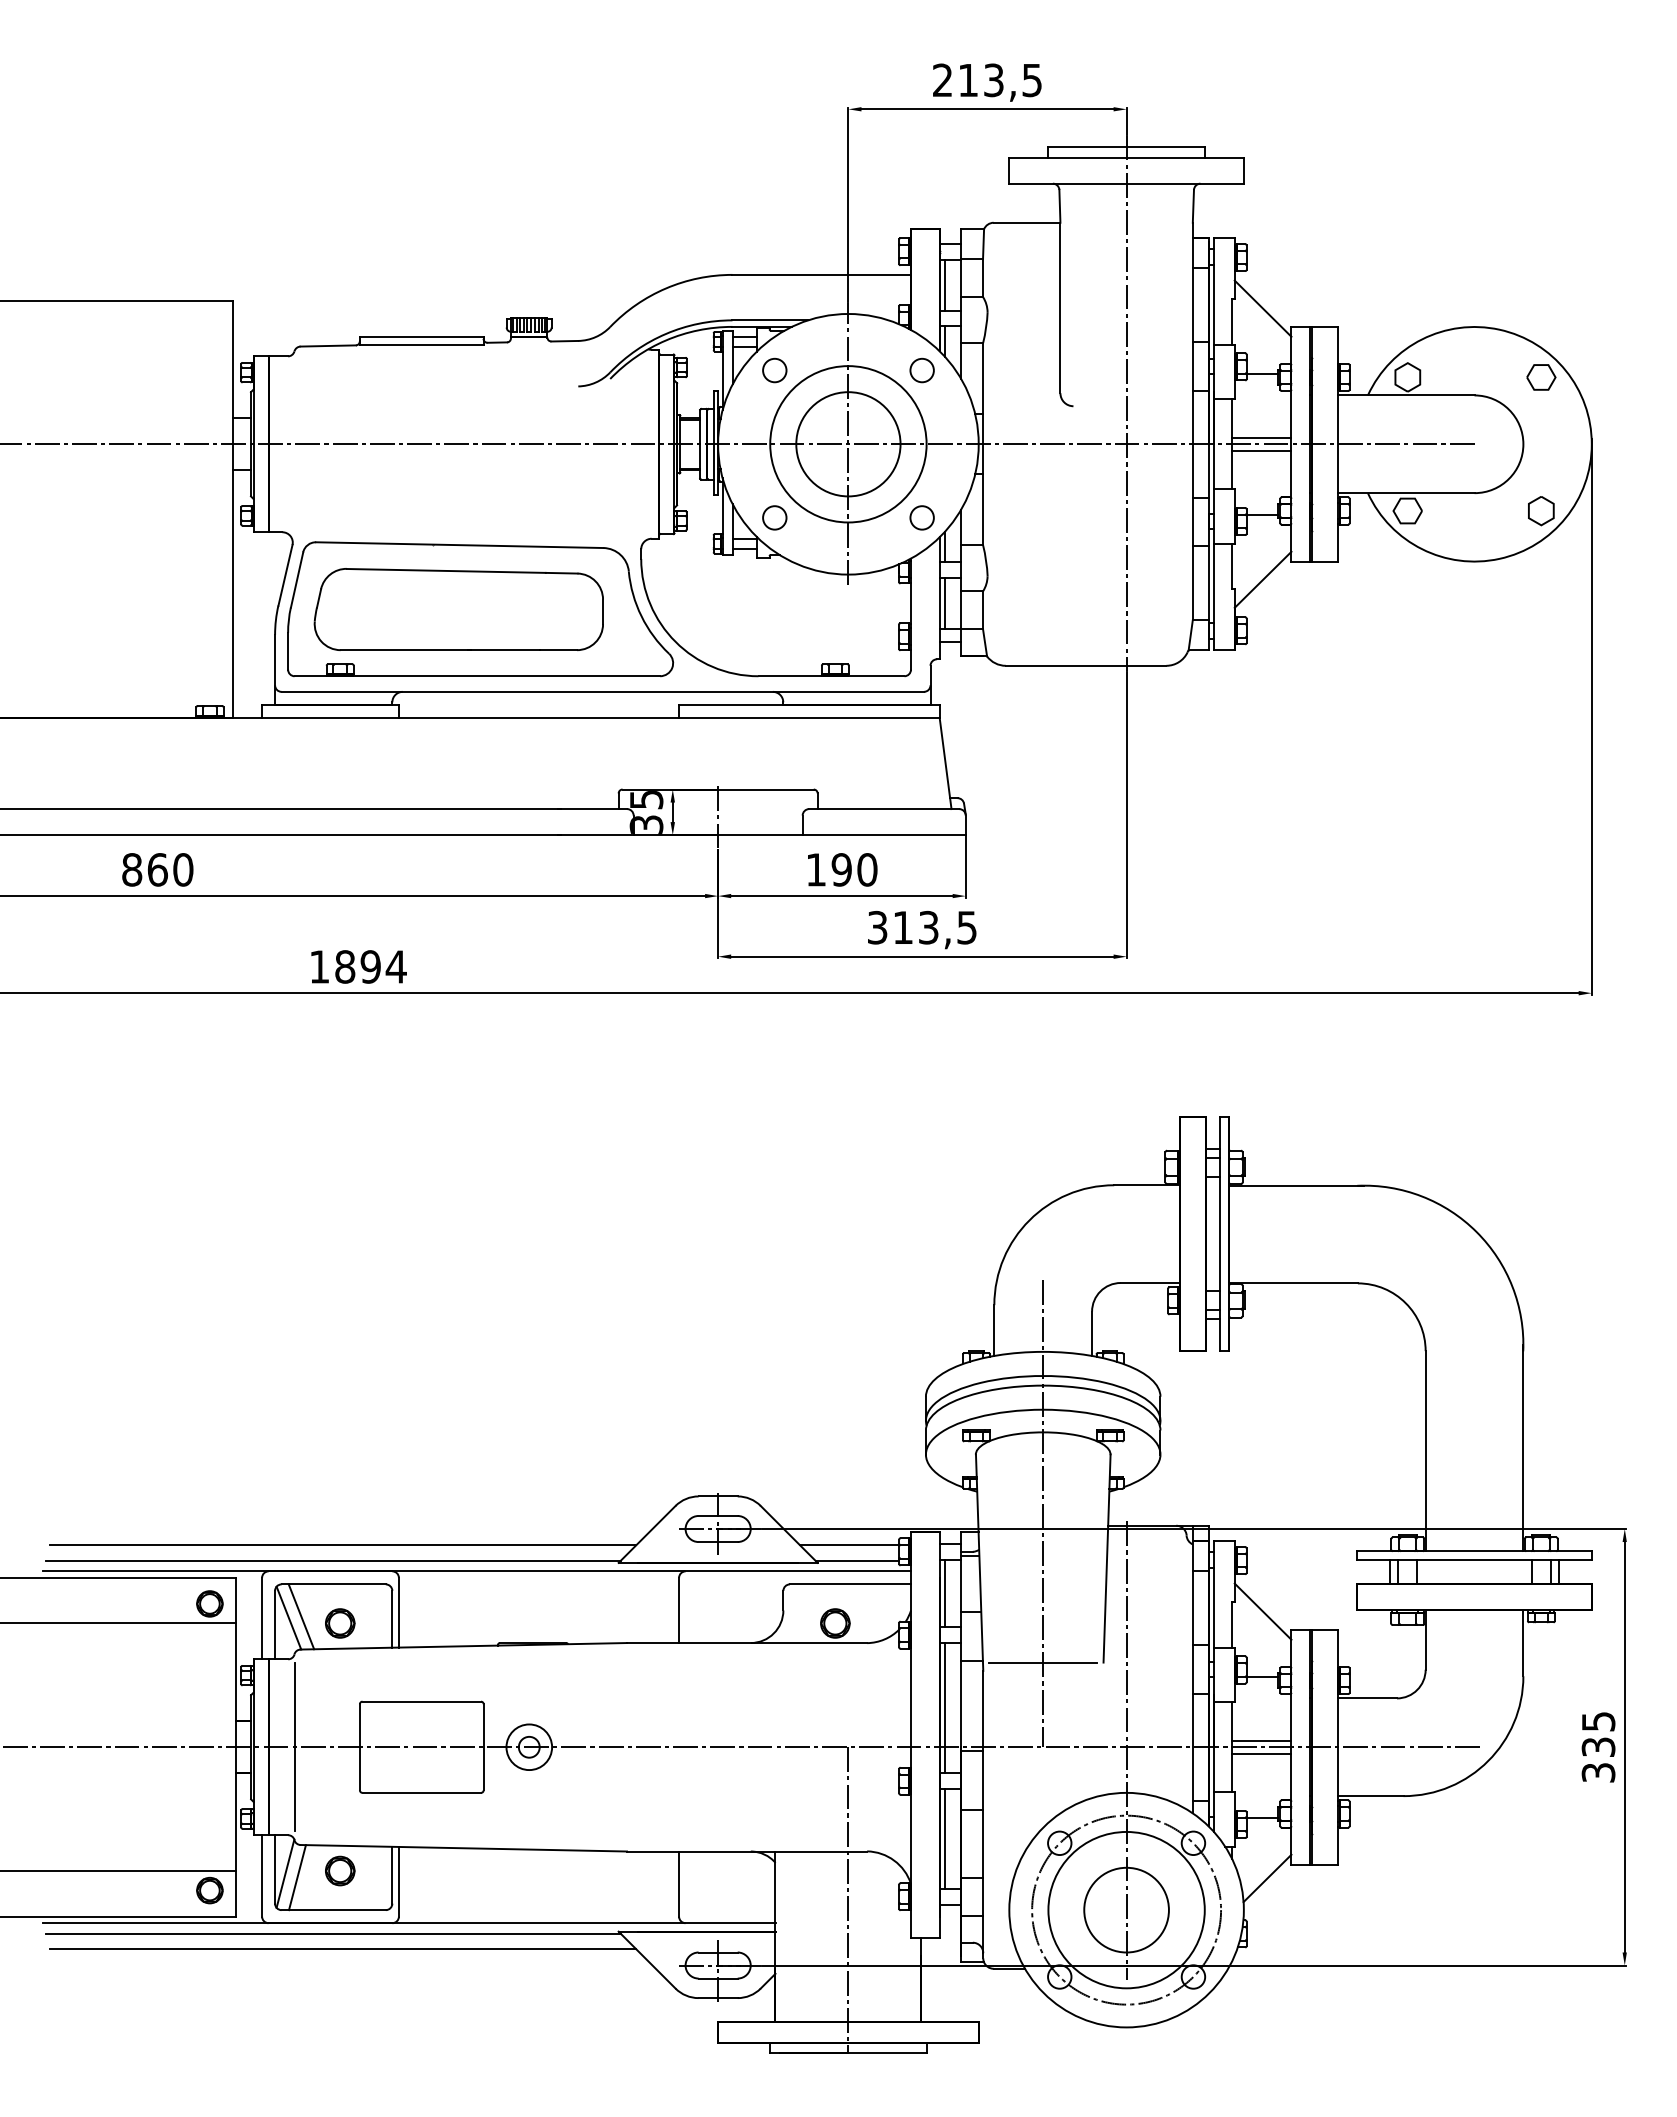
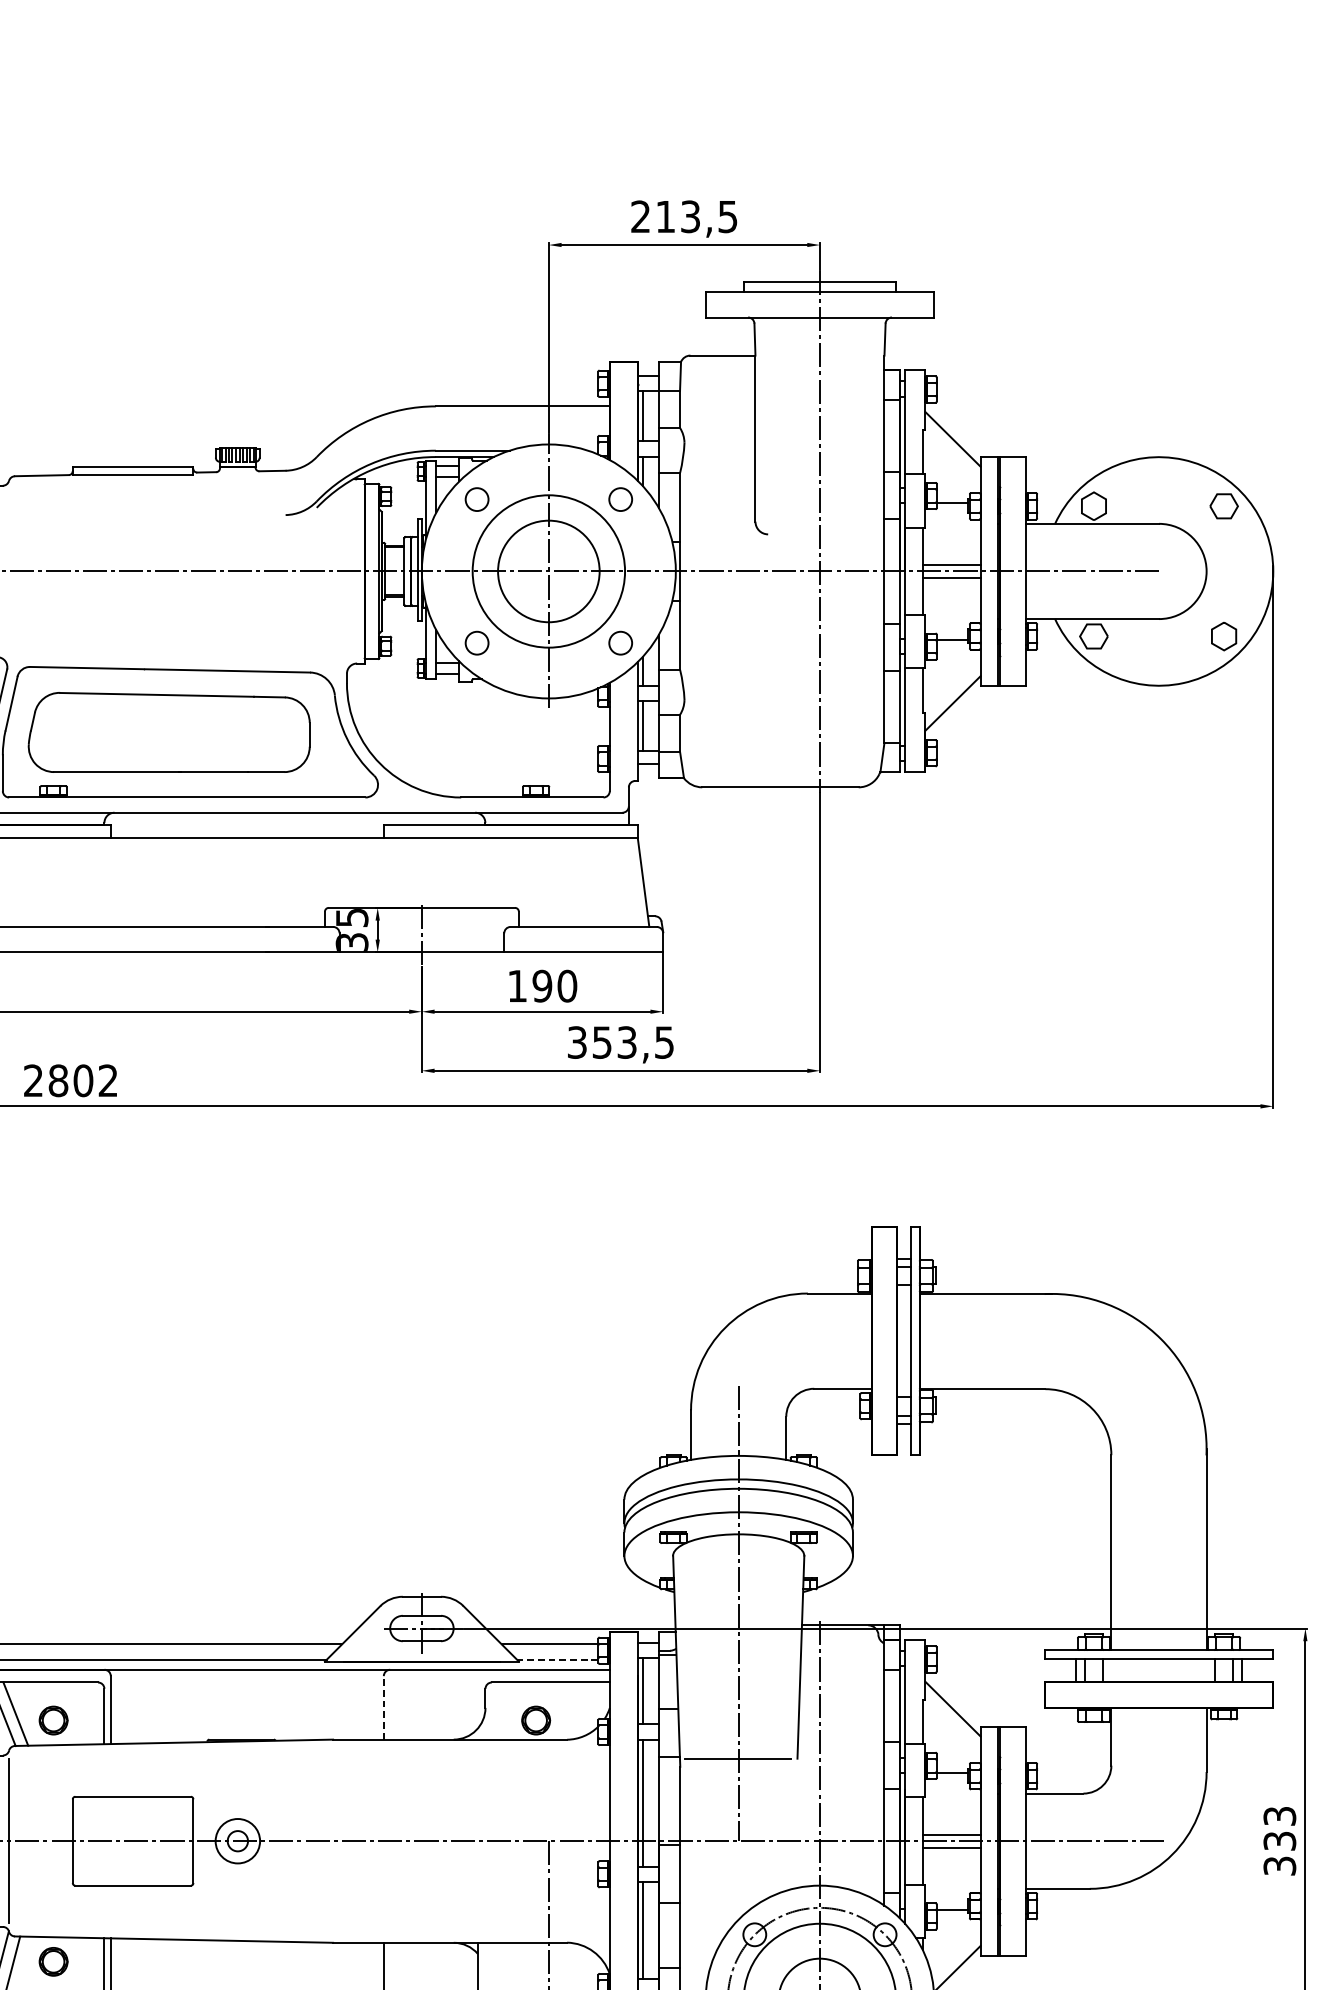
text: (902, 927) -> (601, 1042), 313,5 -> 353,5
text: (358, 966) -> (71, 1080), 1894 -> 2802
line: (857, 1560) -> (557, 1659), solid -> dashed
line: (679, 1610) -> (384, 1707), solid -> dashed
text: (1597, 1721) -> (1278, 1816), 335 -> 333

